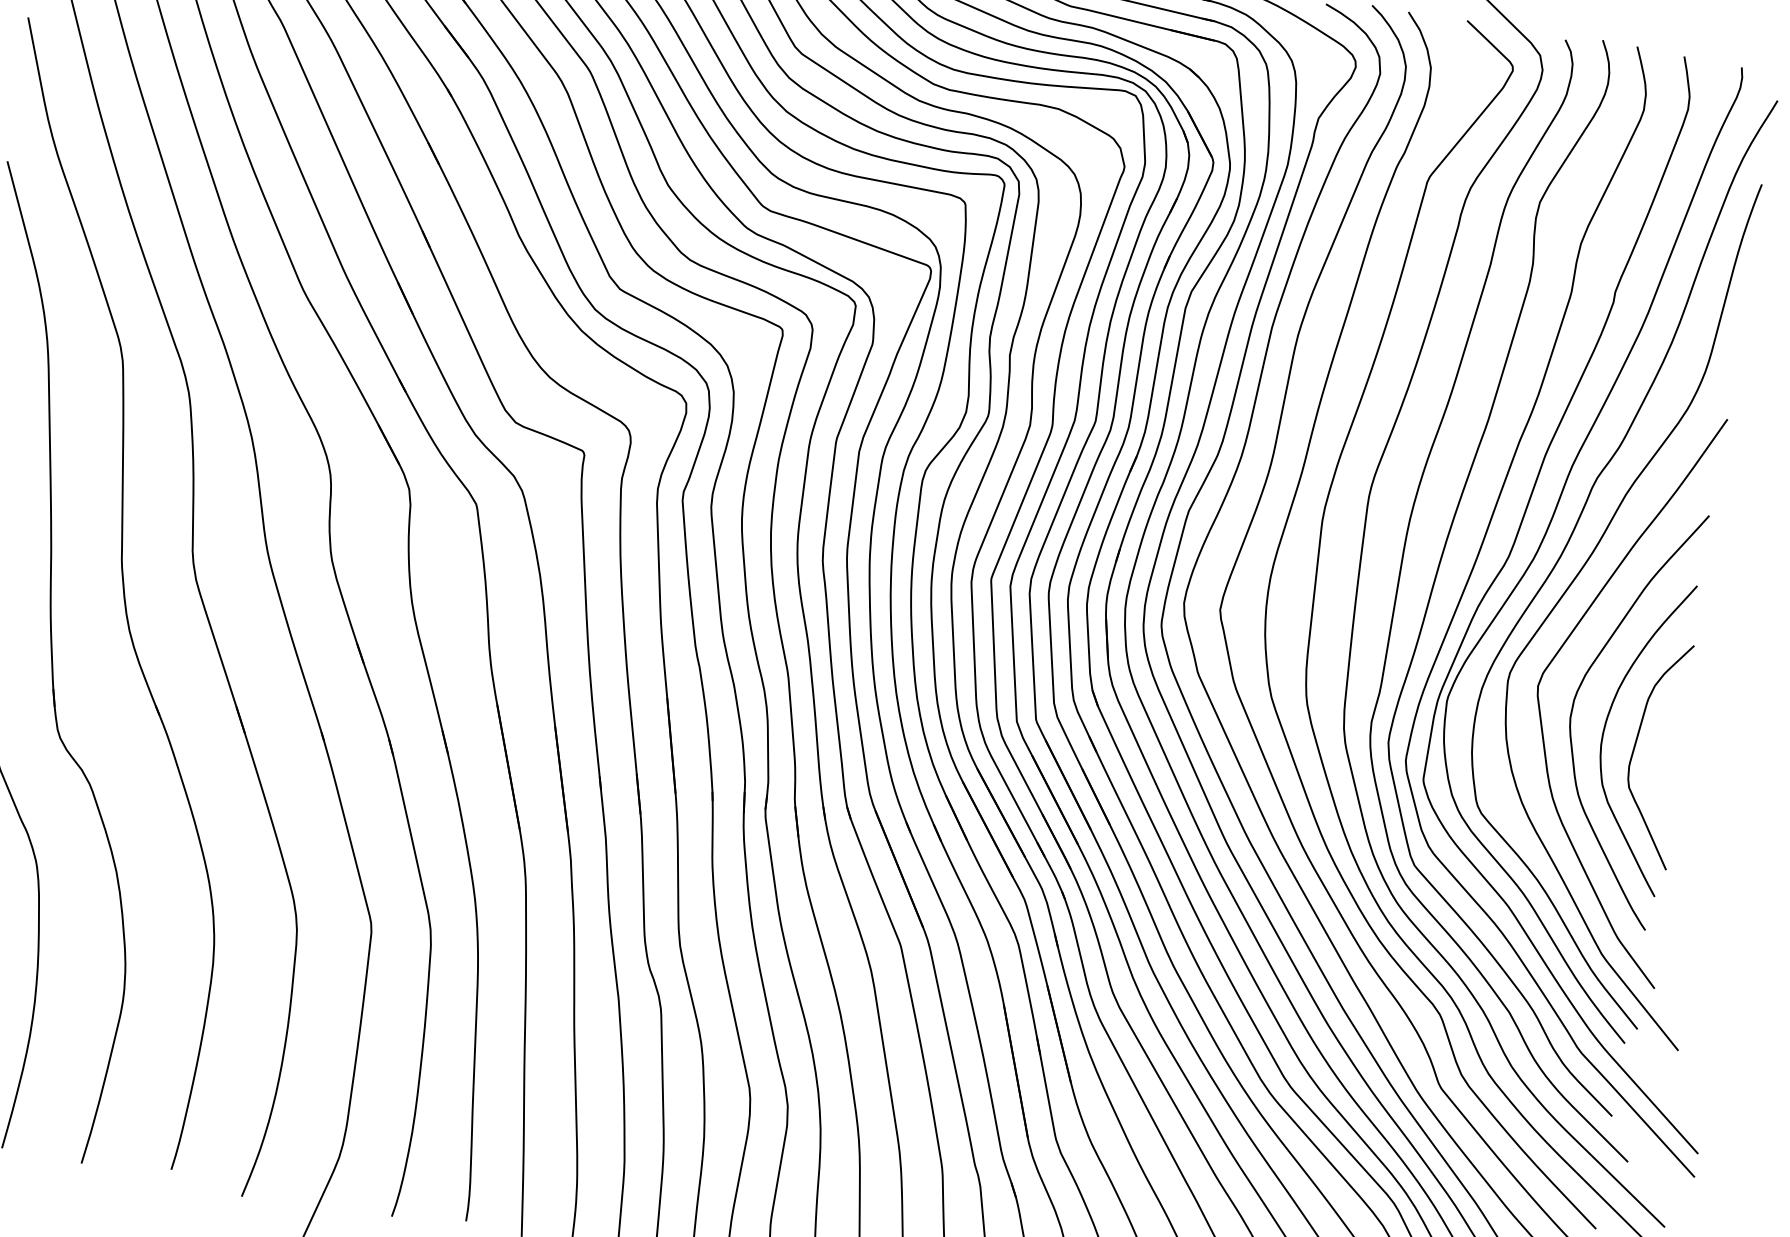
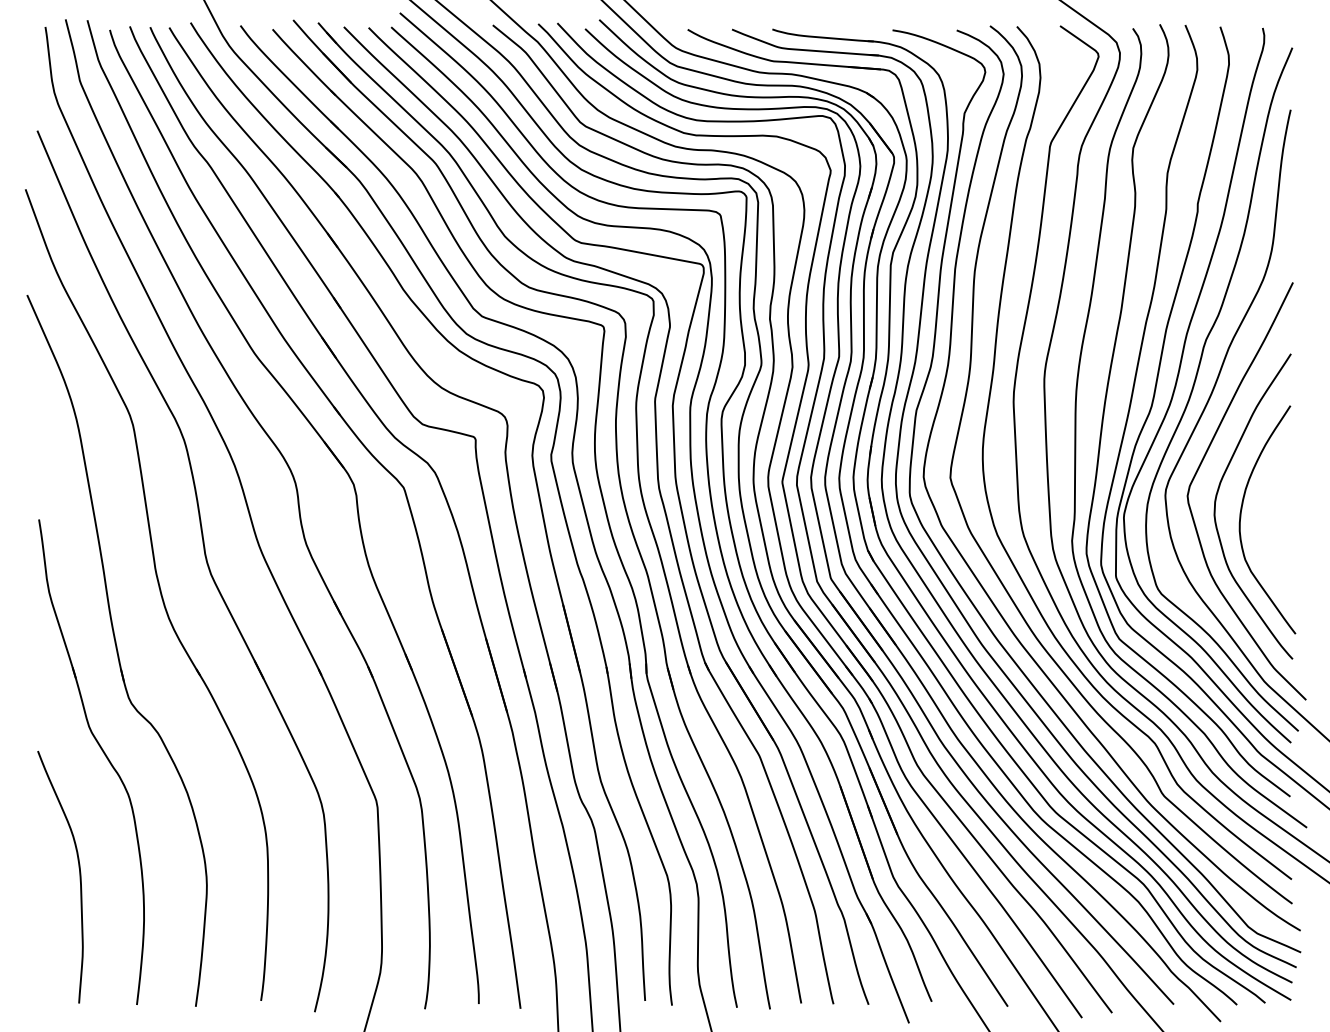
curve: (1637, 744) -> (1265, 526), removed

